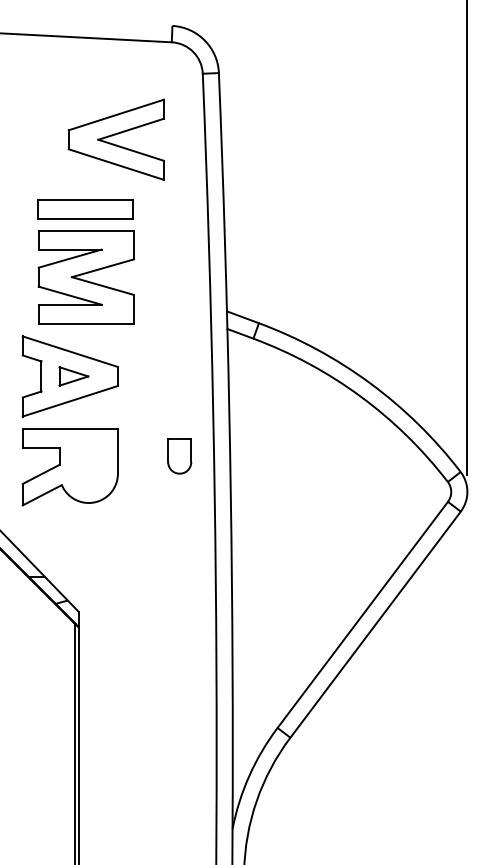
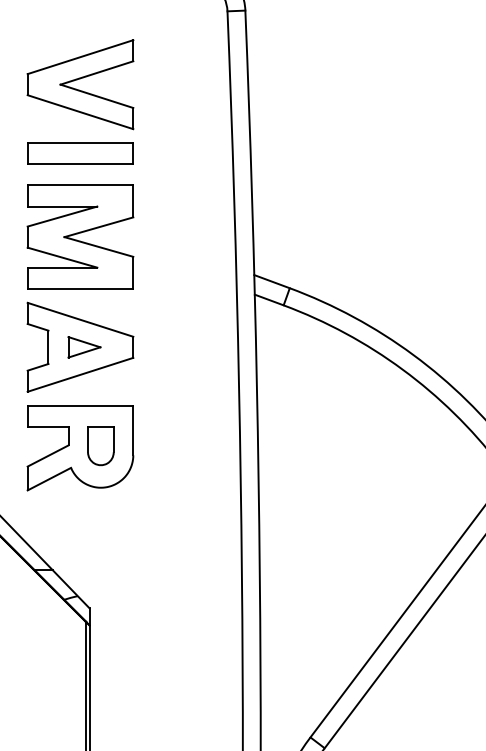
part: (115, 139) -> (79, 84), moved
part: (85, 209) -> (80, 154), moved
part: (85, 277) -> (79, 237), moved
part: (179, 456) -> (100, 446), moved

